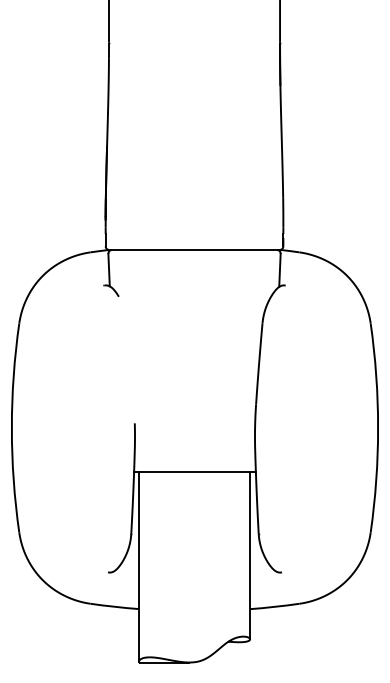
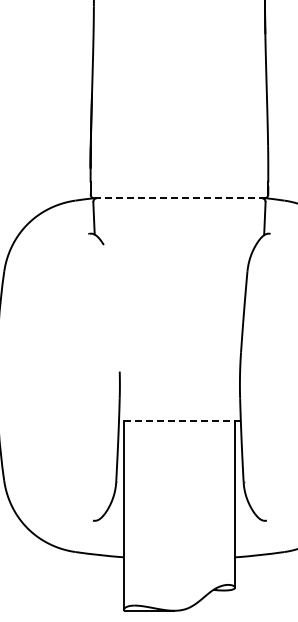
line: (194, 250) -> (179, 198), solid -> dashed
line: (195, 472) -> (180, 420), solid -> dashed

